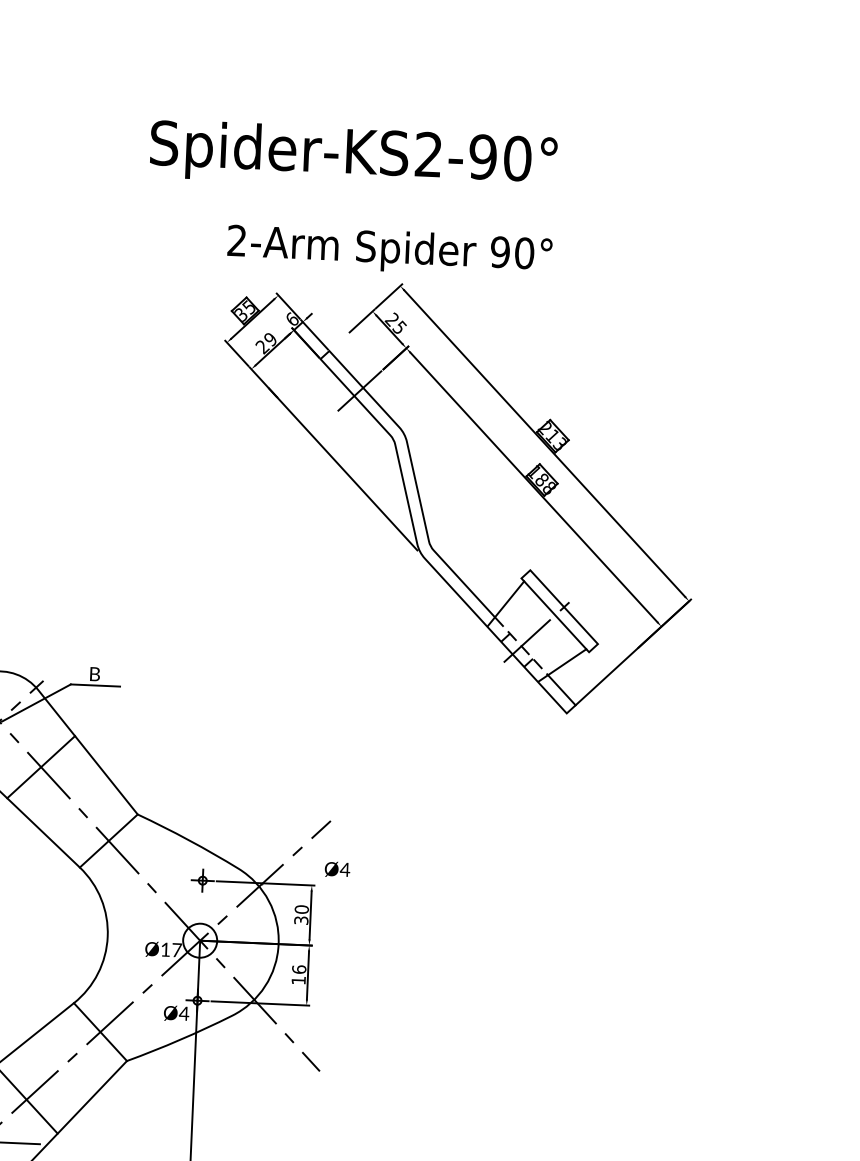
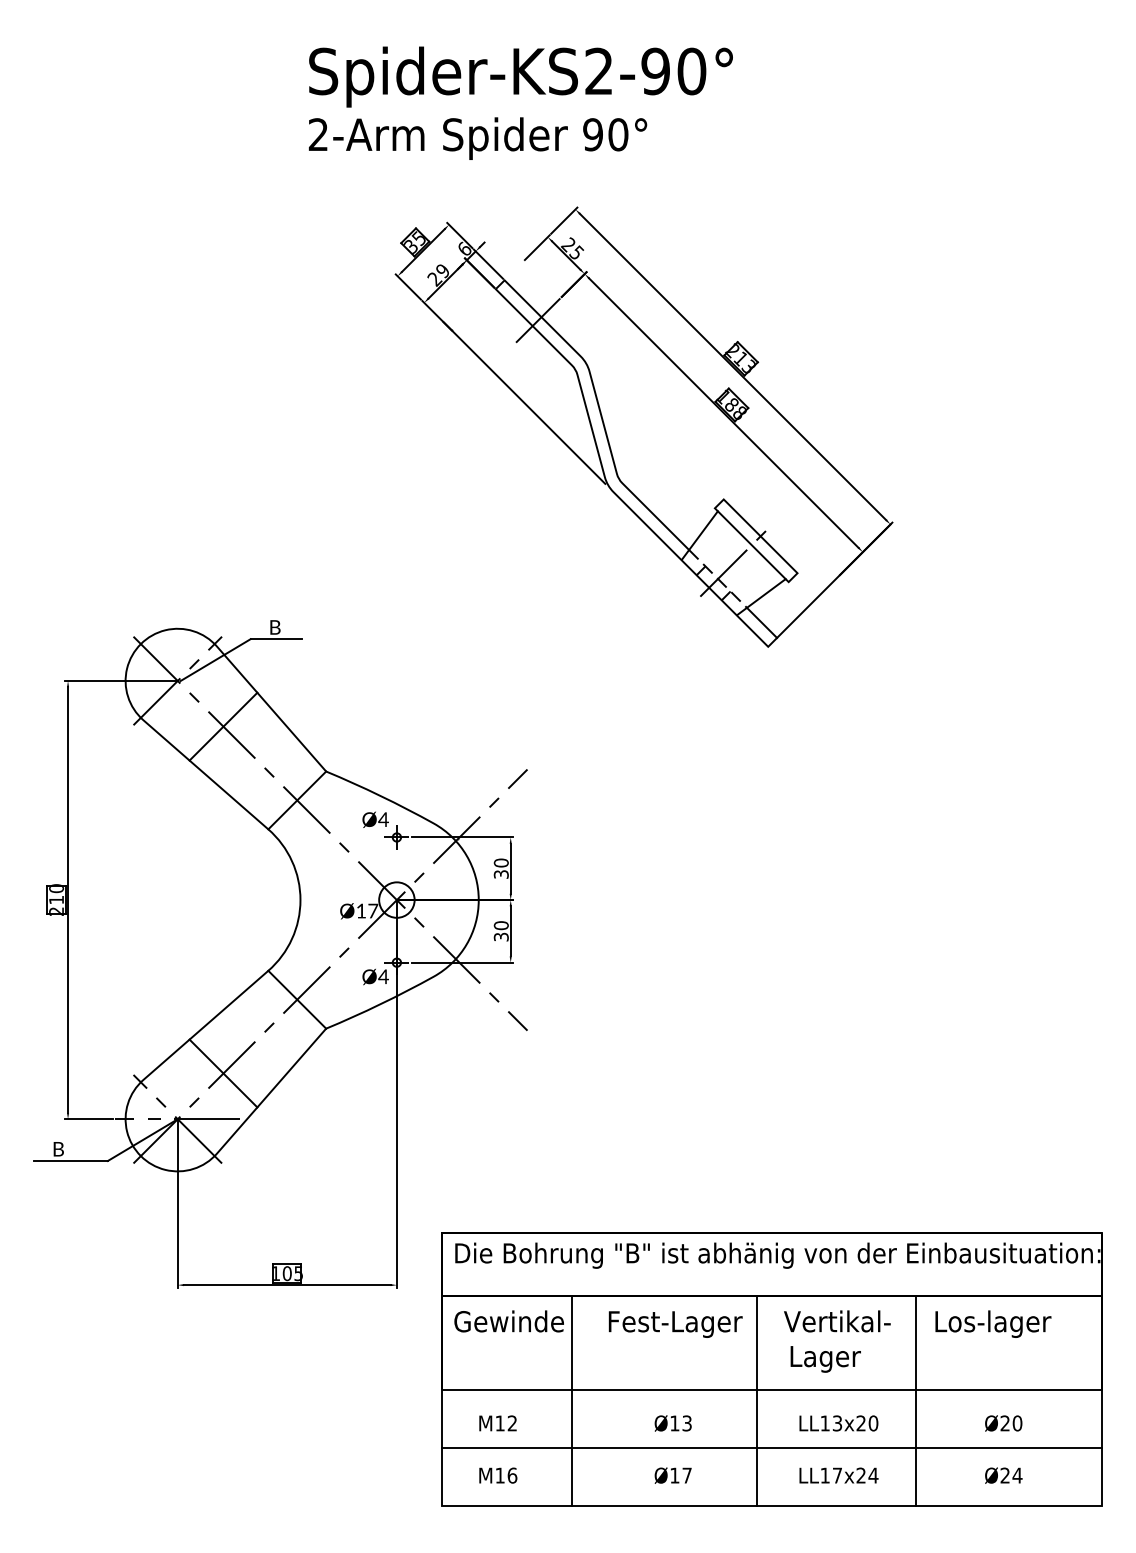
text: (390, 251) -> (478, 138), moved
text: (337, 869) -> (375, 819), moved
text: (298, 975) -> (500, 931), 16 -> 30

